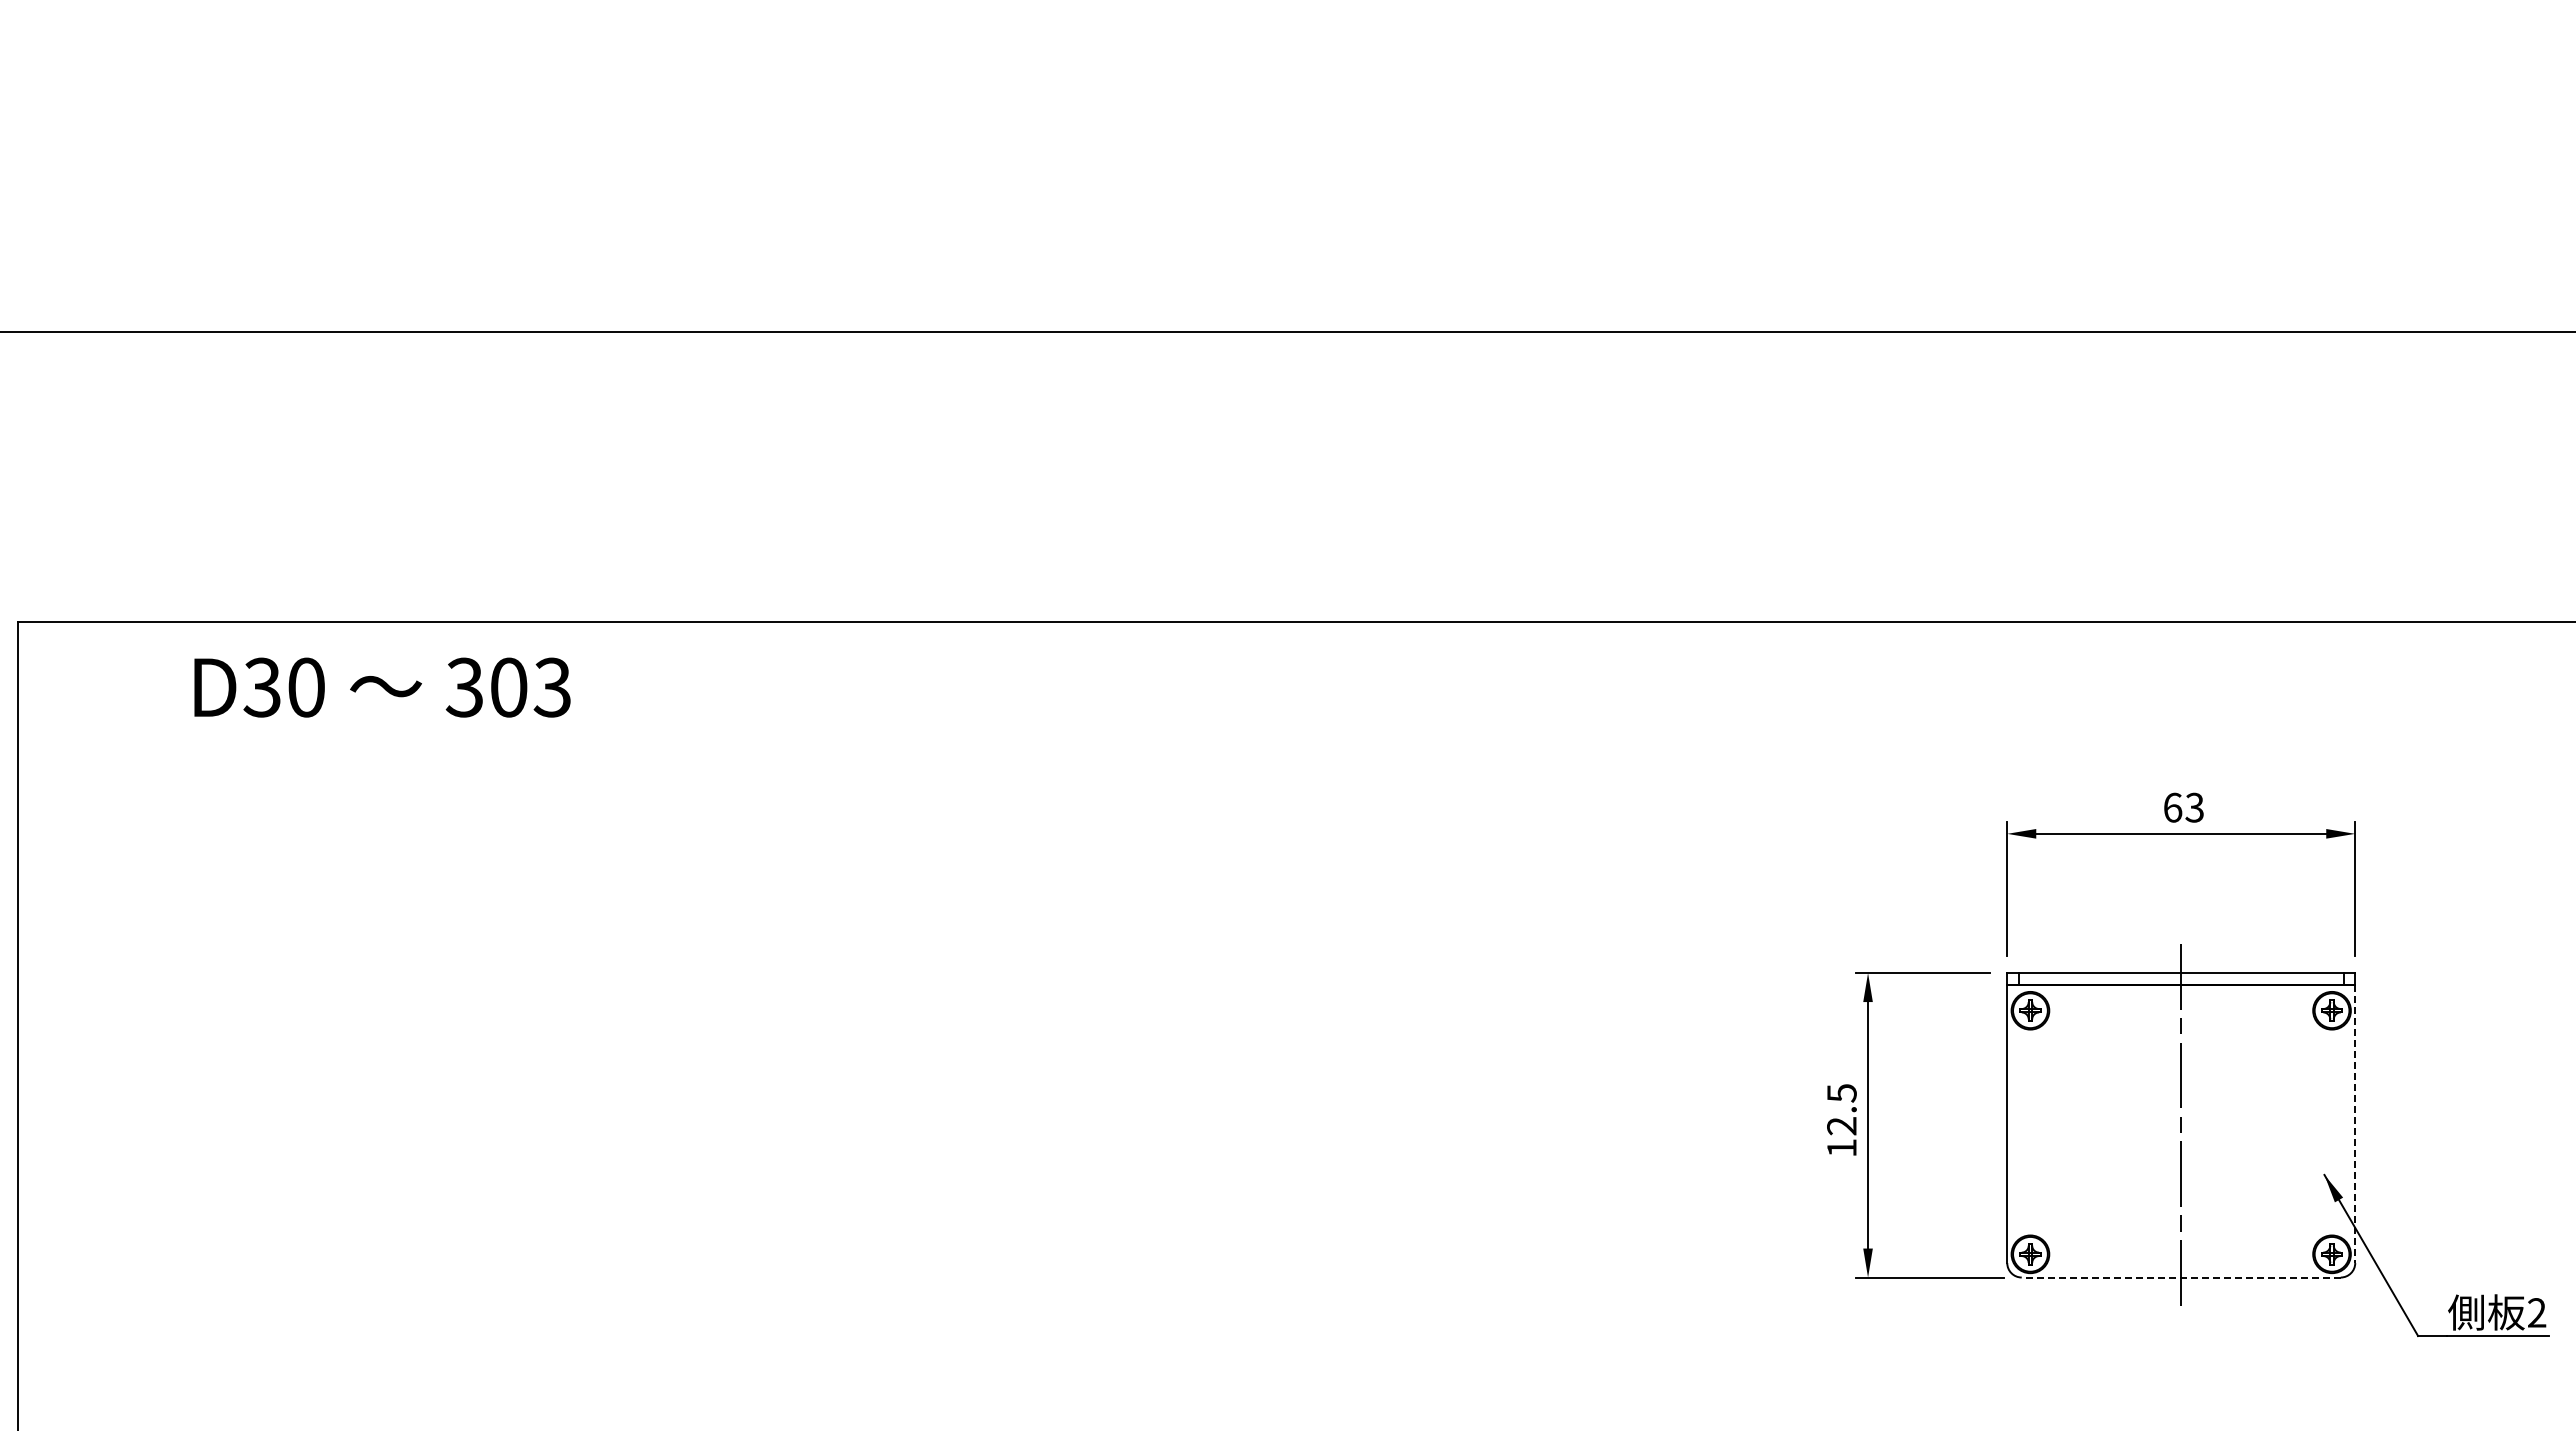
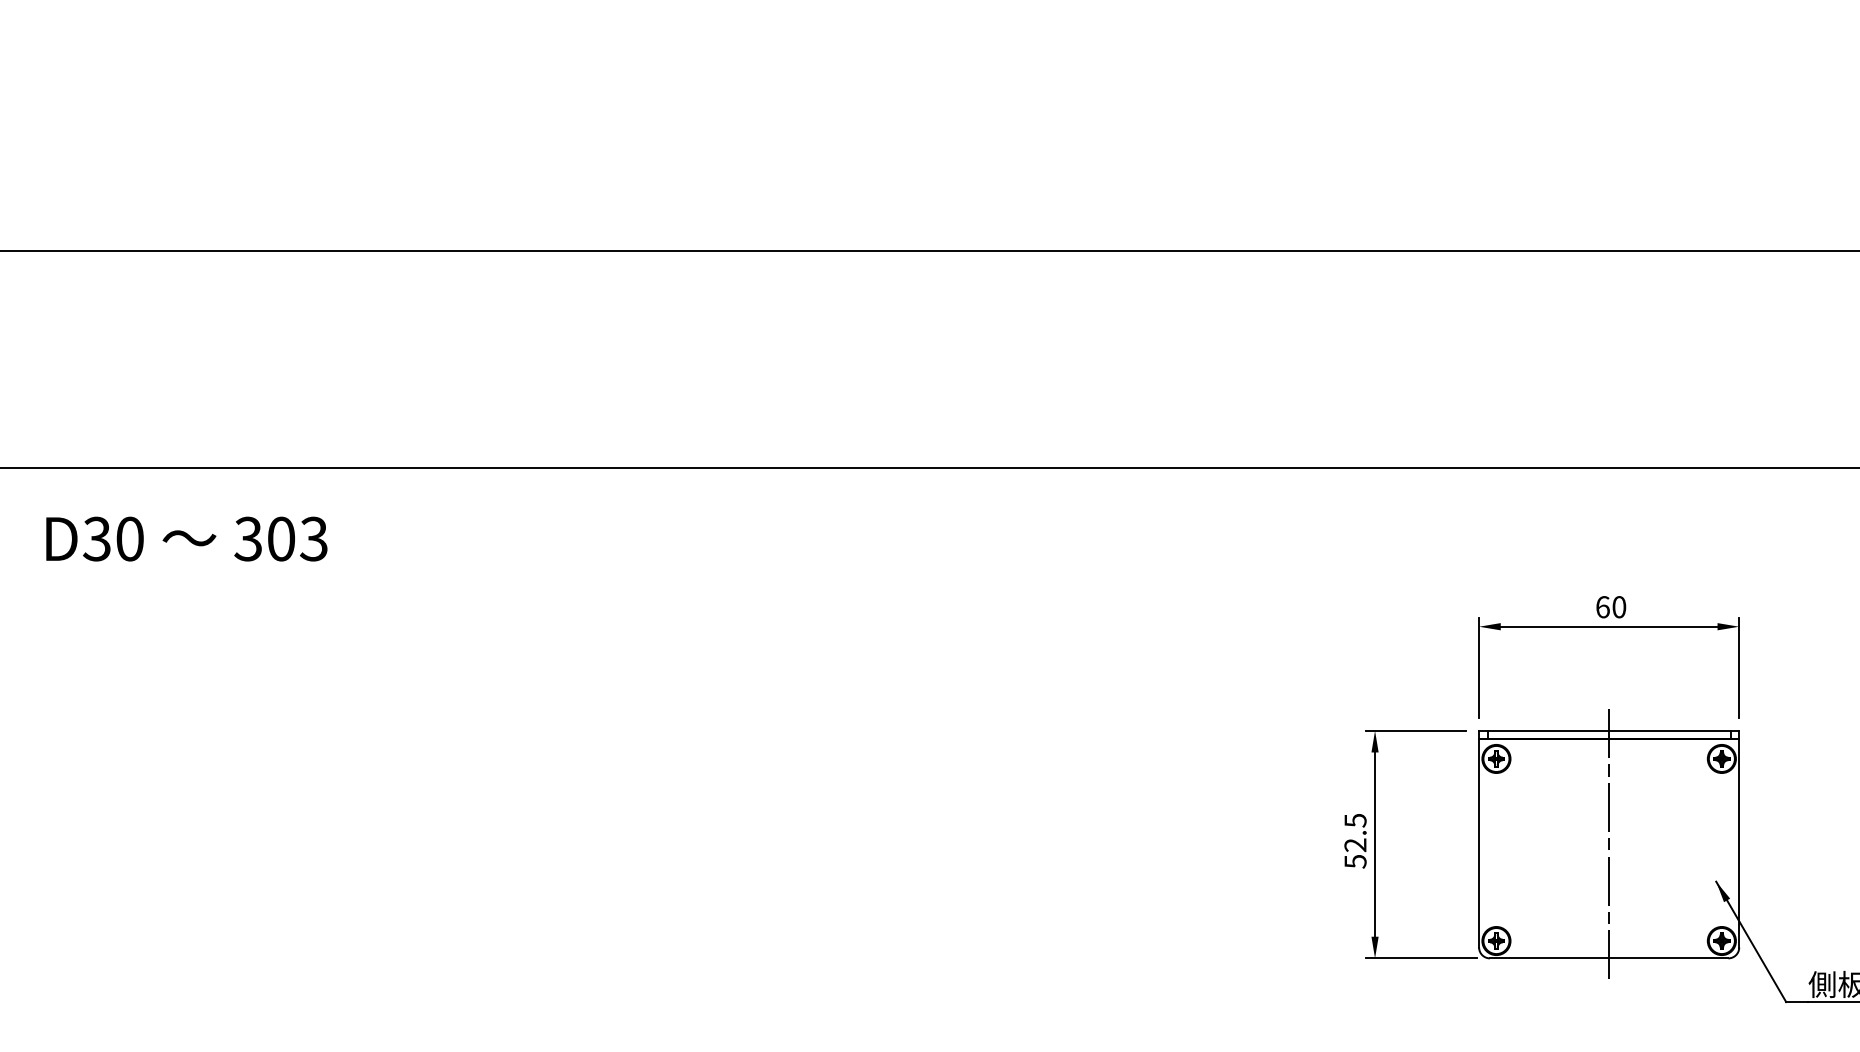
text: (382, 687) -> (186, 539), moved
text: (2194, 807) -> (1619, 607), 63 -> 60
line: (2355, 1124) -> (1739, 843), dashed -> solid
text: (1841, 1148) -> (1355, 861), 12.5 -> 52.5
line: (2180, 1277) -> (1608, 958), dashed -> solid

